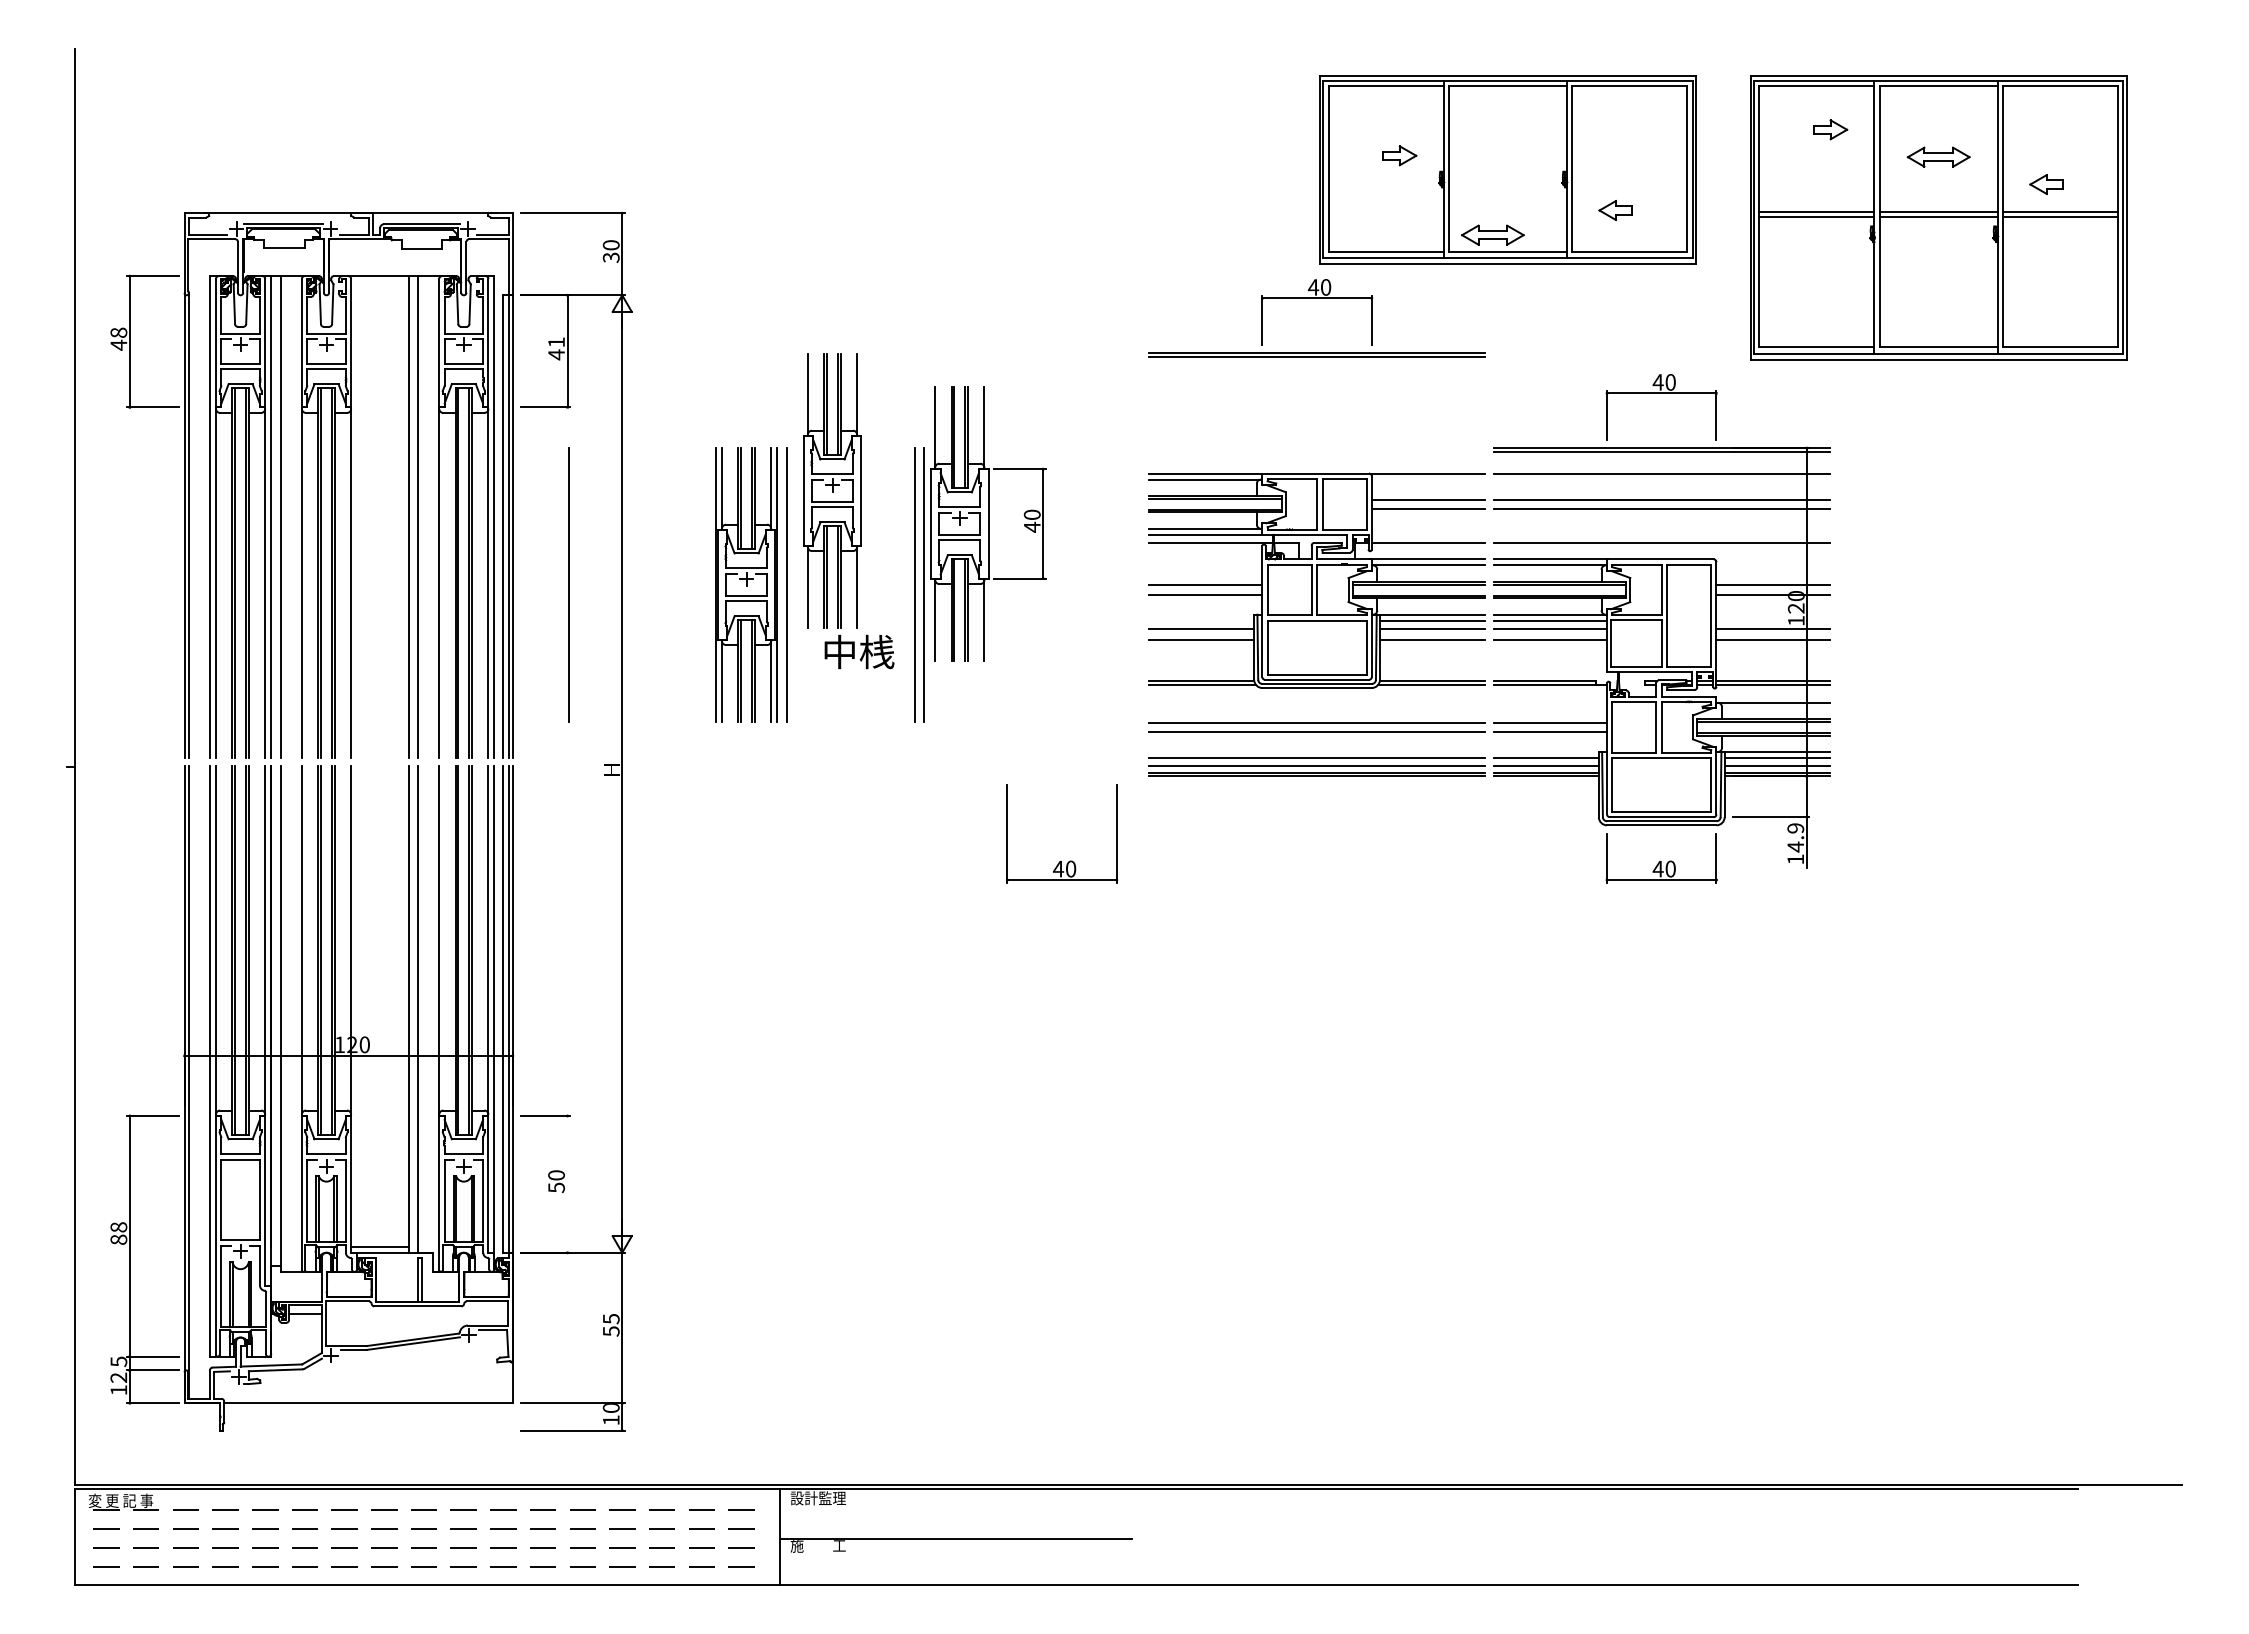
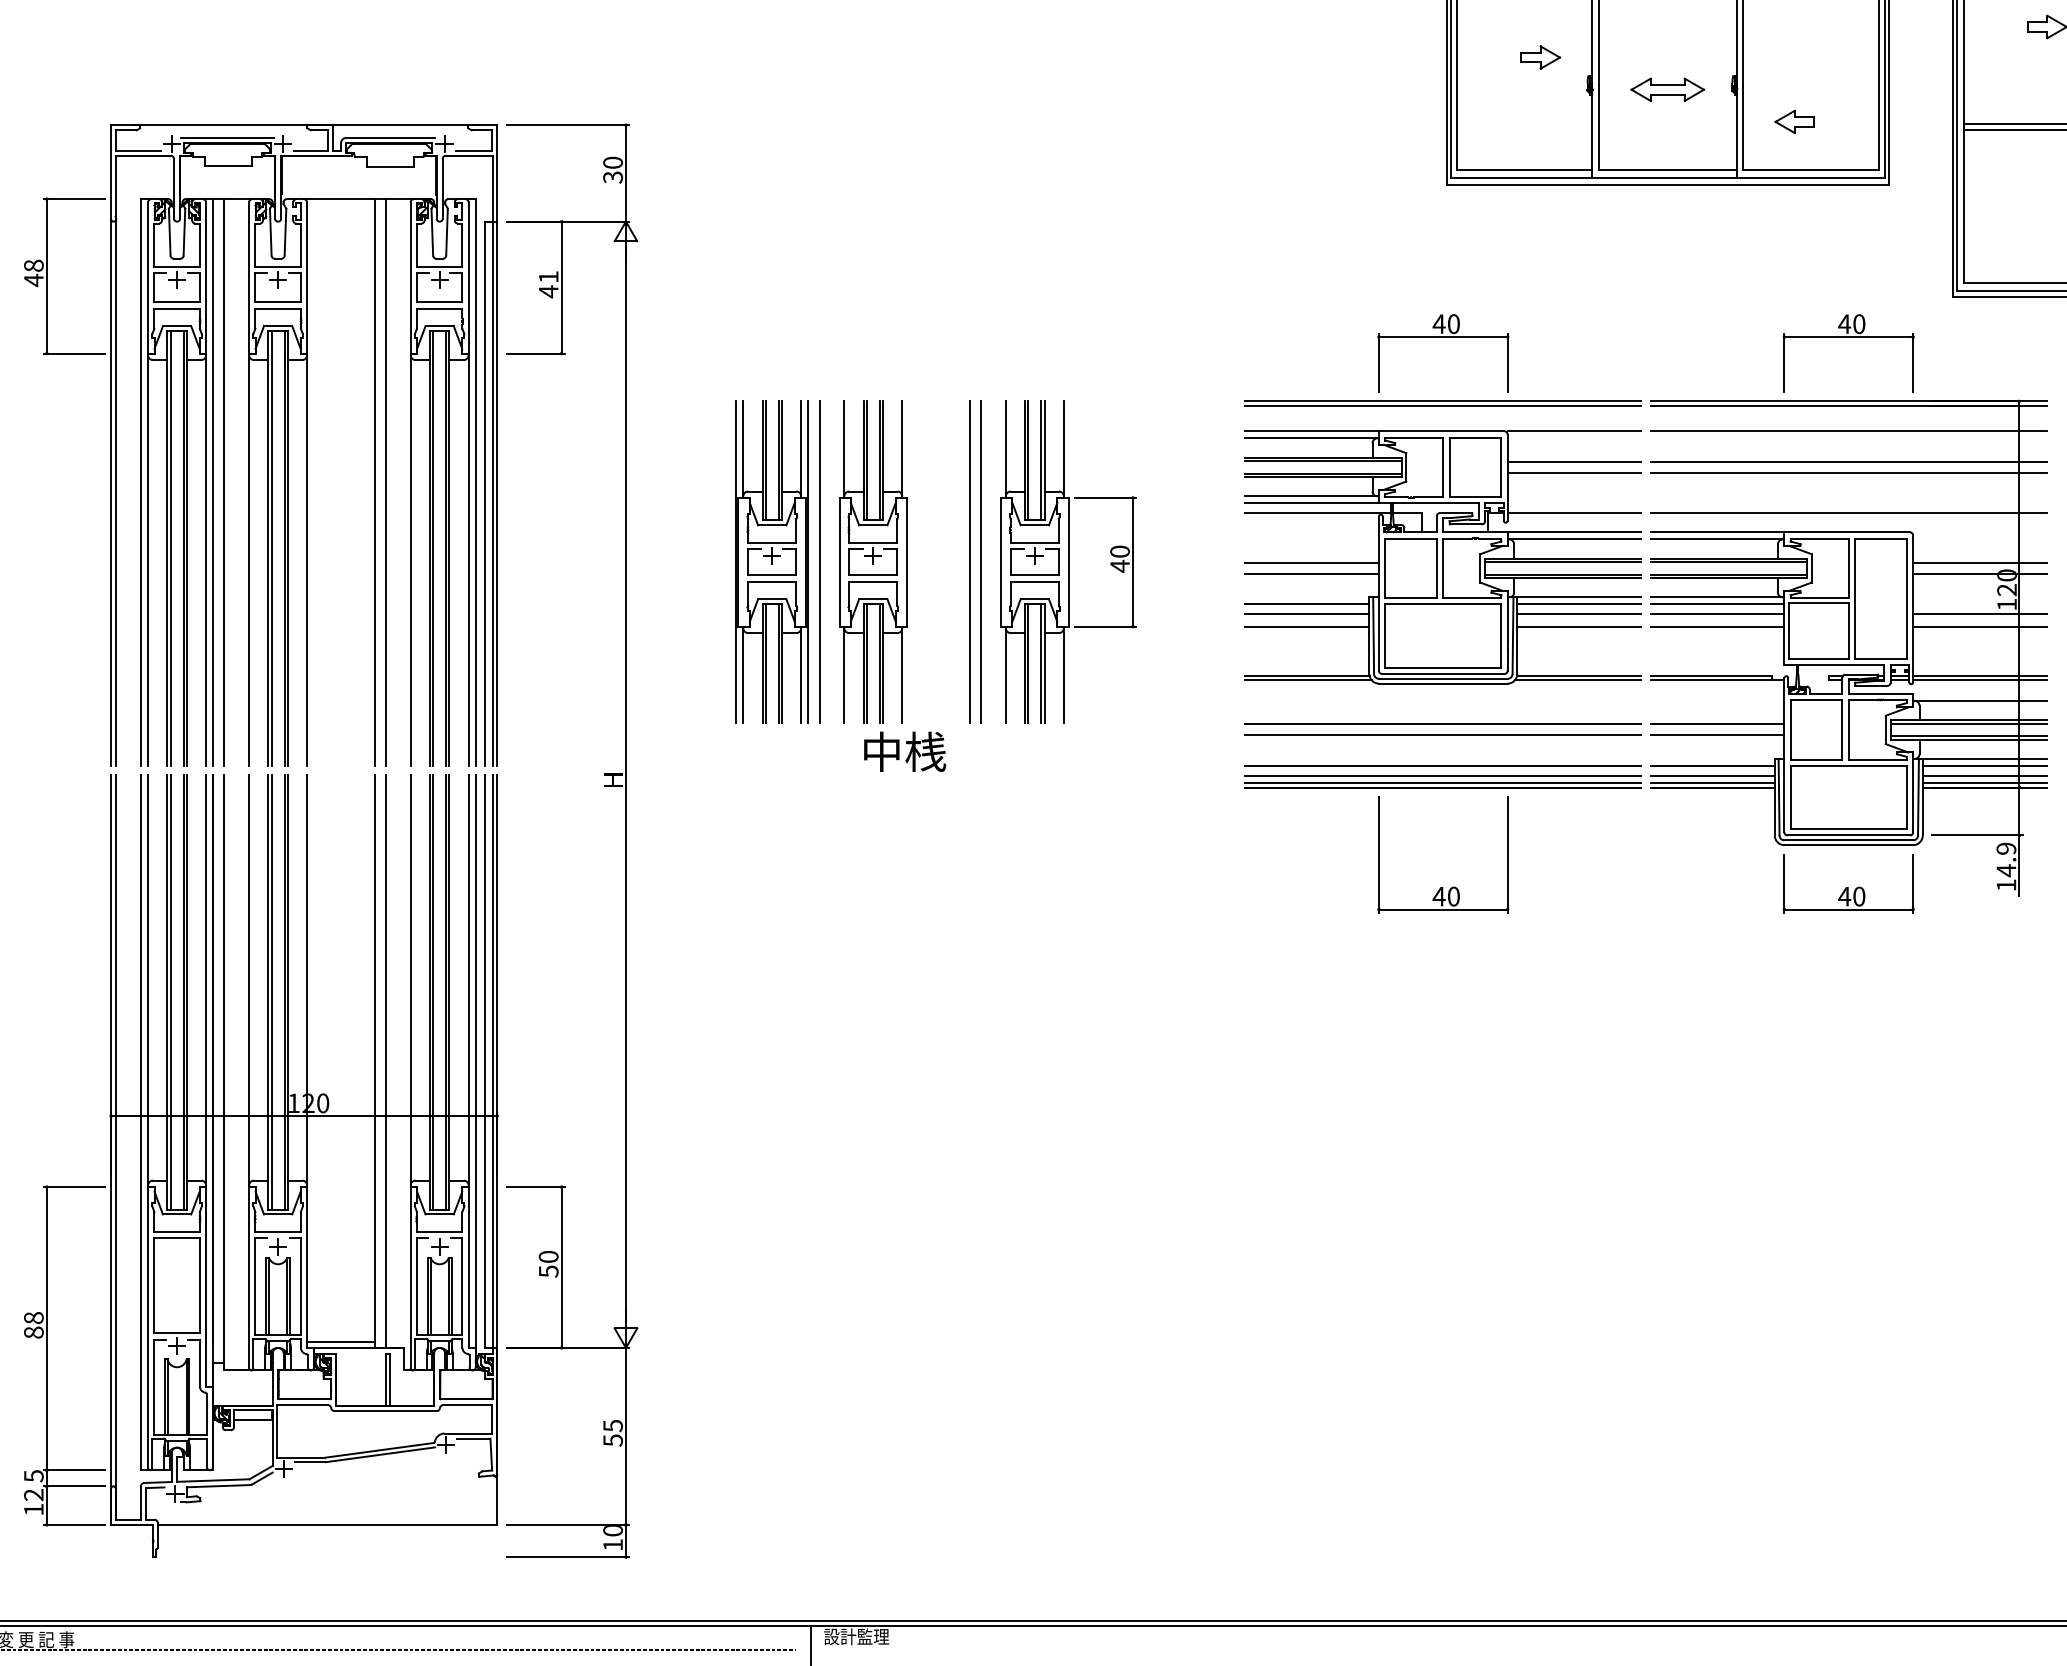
part: (1492, 234) -> (1667, 88), moved
part: (1316, 298) -> (1442, 337), moved
part: (848, 511) -> (892, 586), moved
part: (988, 523) -> (1068, 561), moved
line: (568, 584) -> (562, 561), removed
line: (1201, 620) -> (1307, 604), added
part: (1061, 861) -> (1442, 887), moved
line: (567, 1183) -> (561, 1266), added

